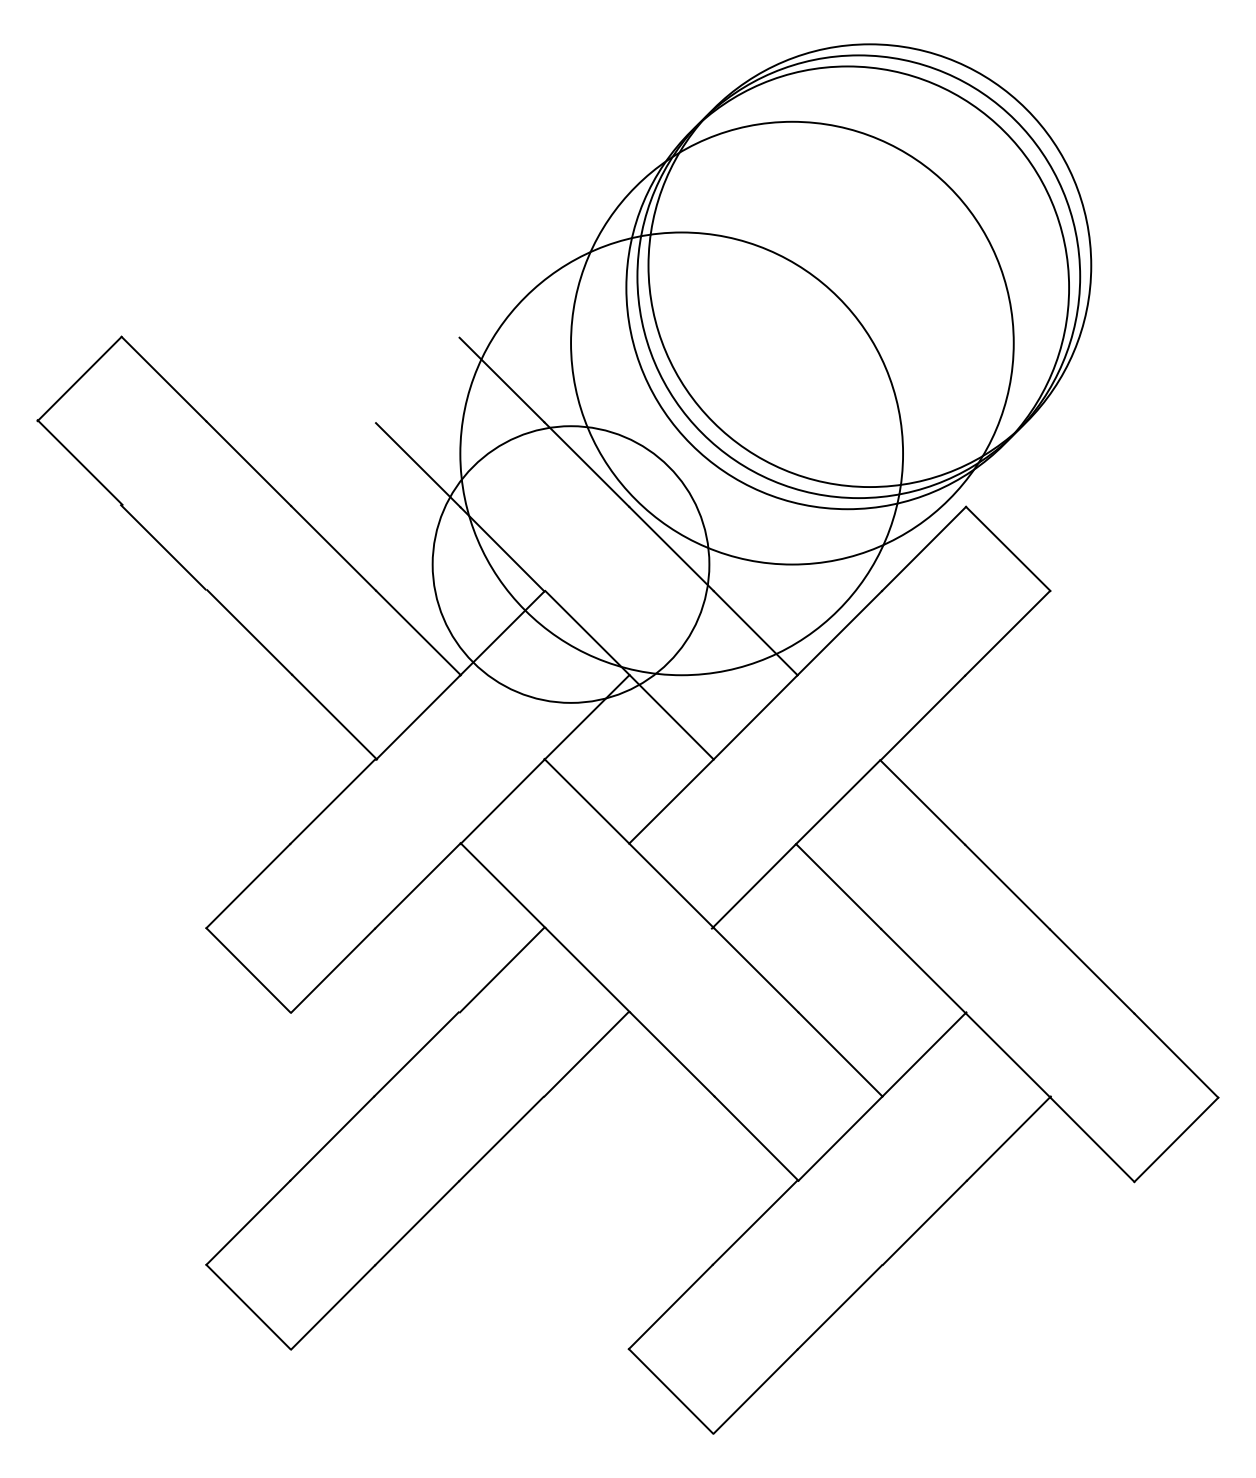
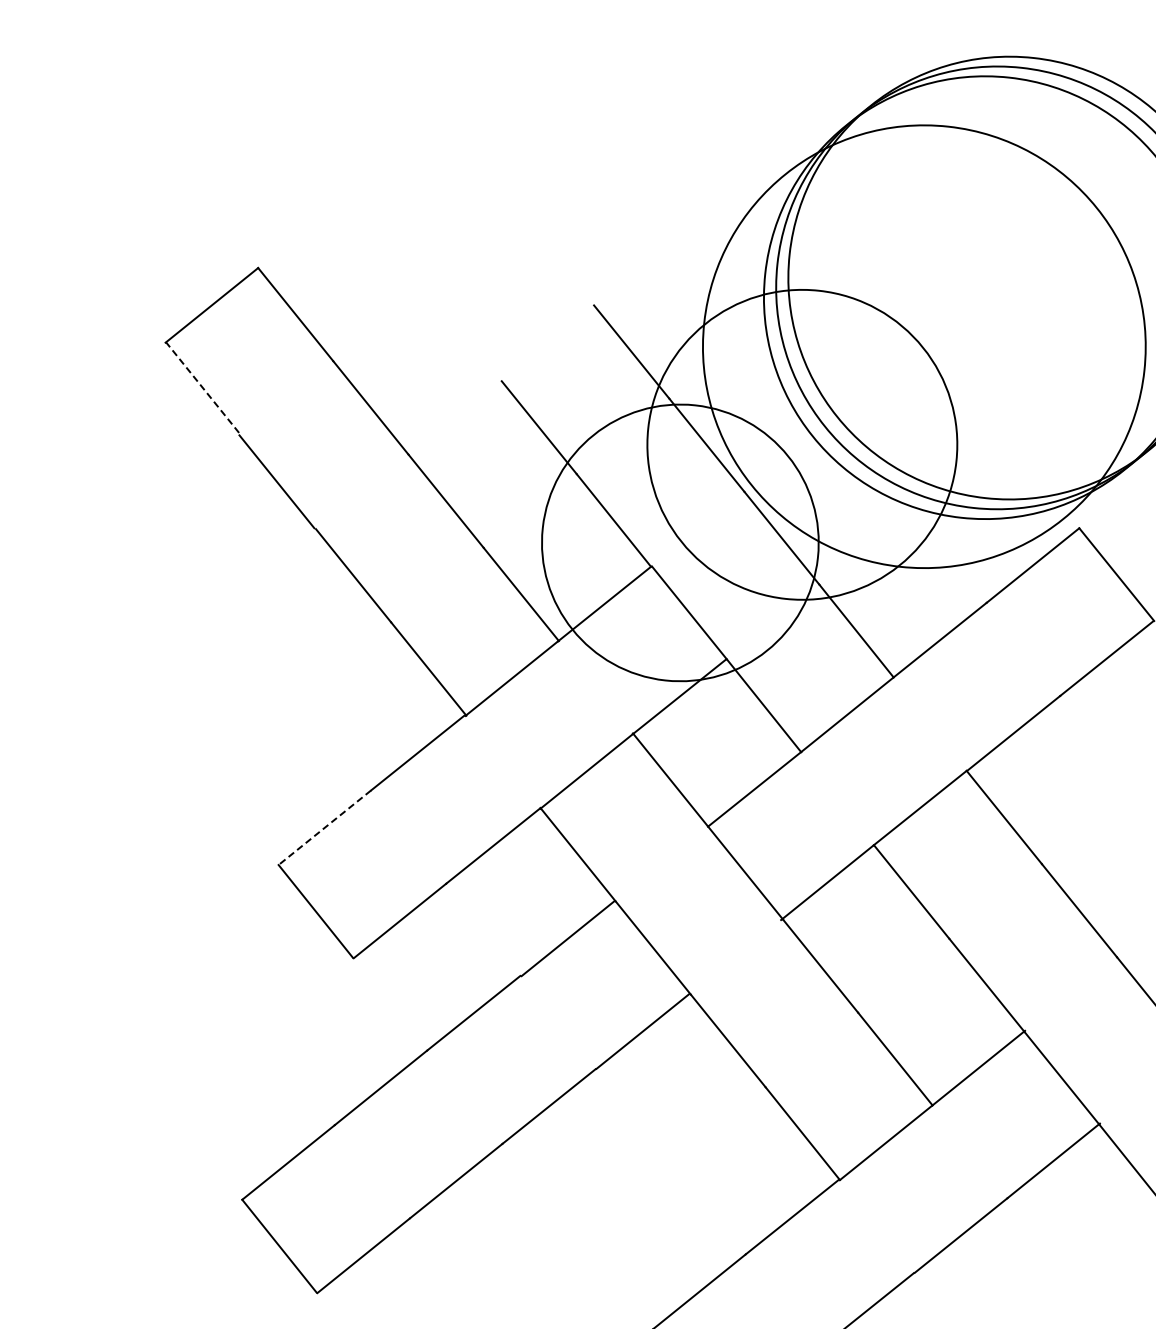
circle: (681, 453) -> (802, 444), size x0.7
line: (80, 462) -> (203, 388), solid -> dashed
line: (248, 886) -> (324, 828), solid -> dashed

